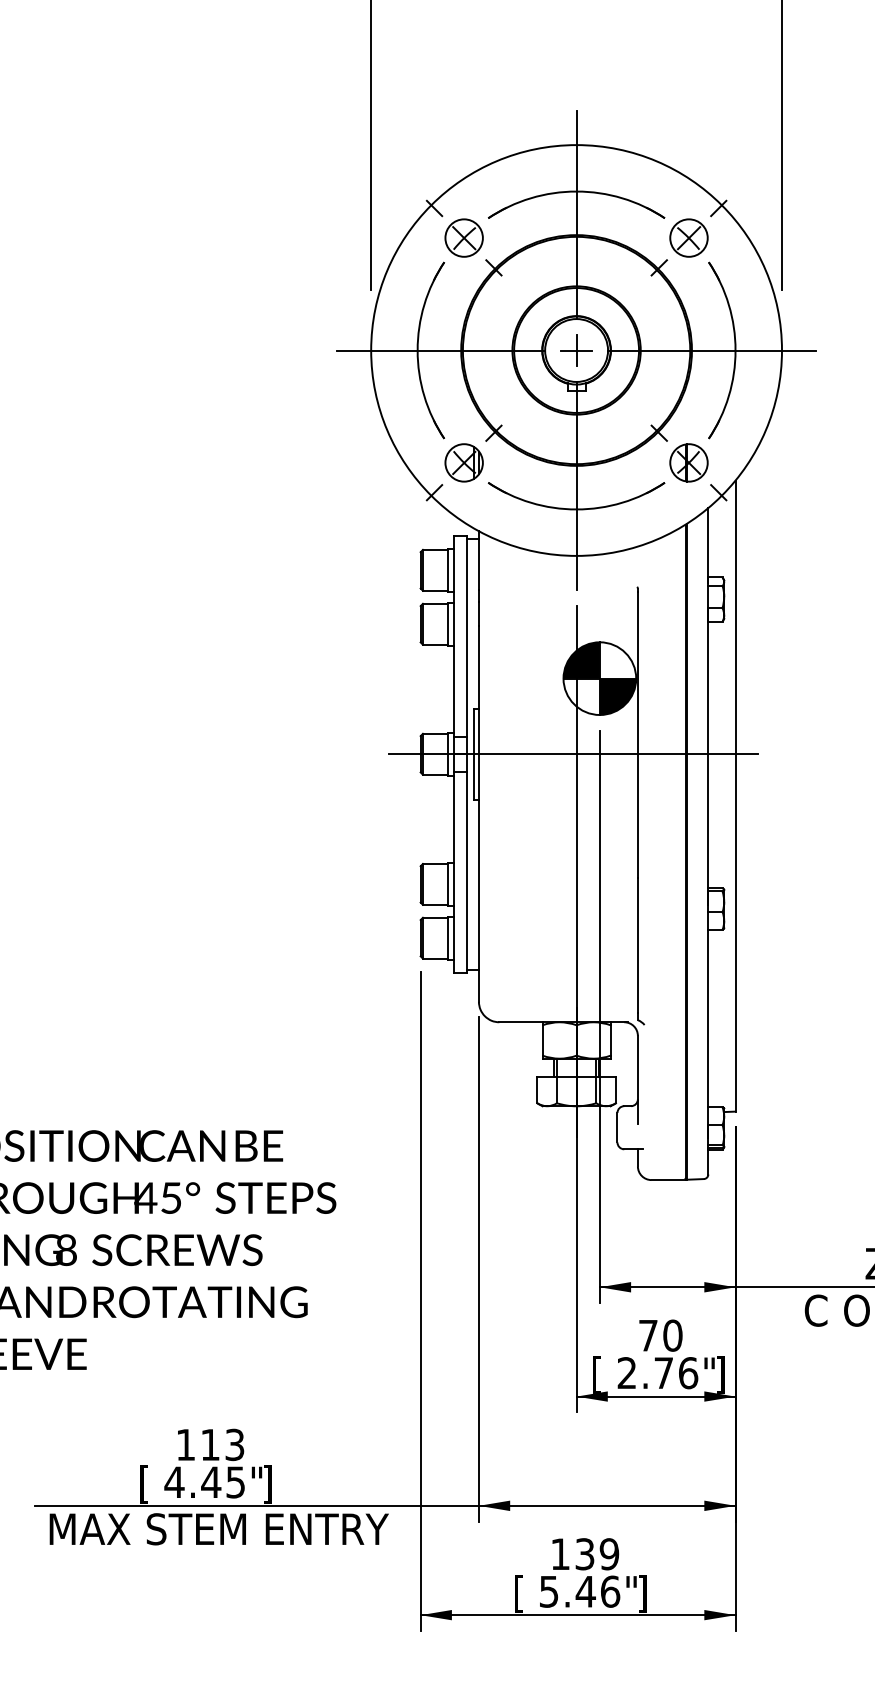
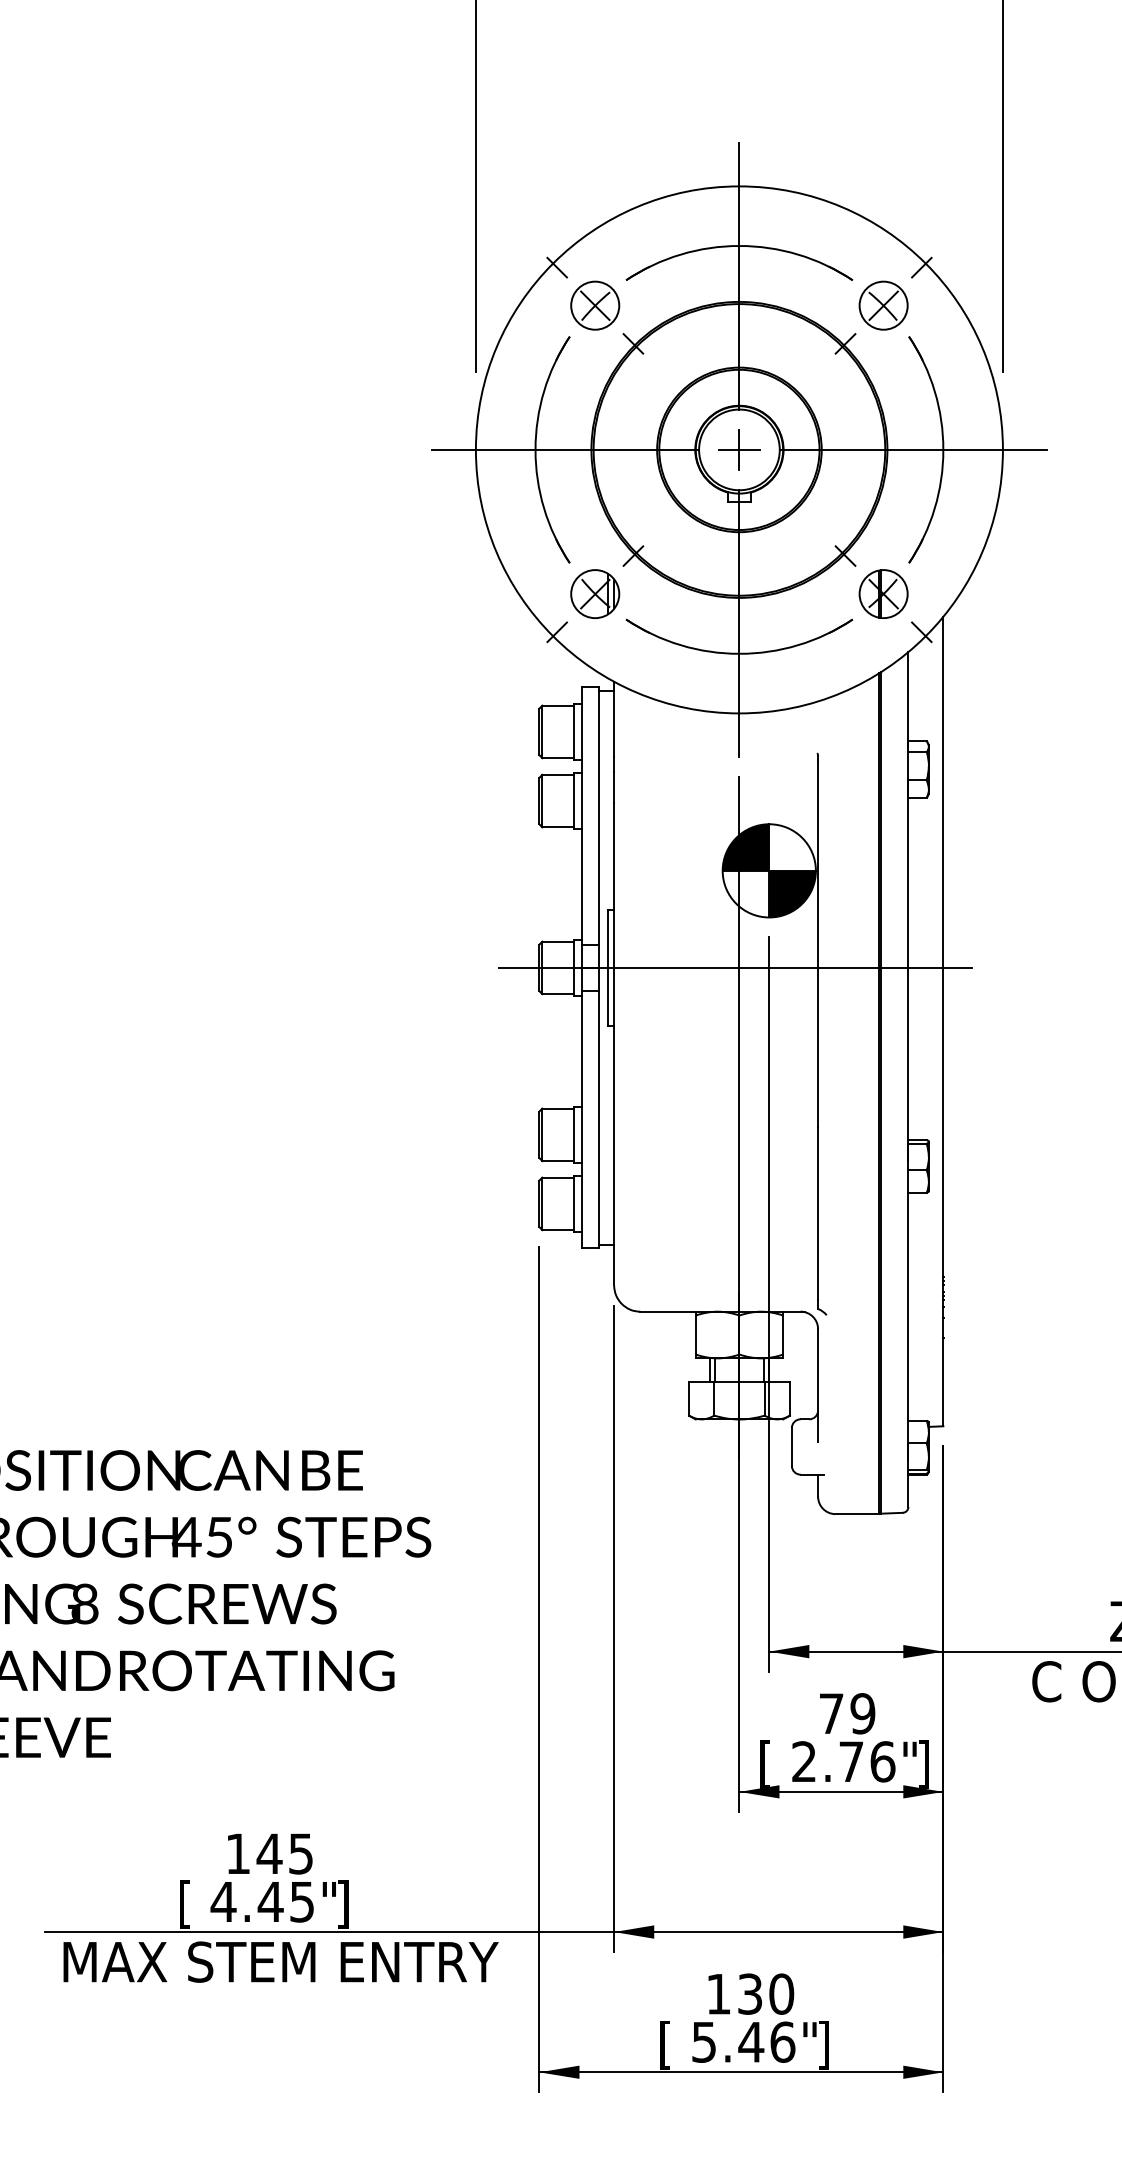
text: (672, 1335) -> (862, 1713), 70 -> 79
text: (221, 1444) -> (284, 1853), 113 -> 145
text: (609, 1553) -> (781, 1993), 139 -> 130

